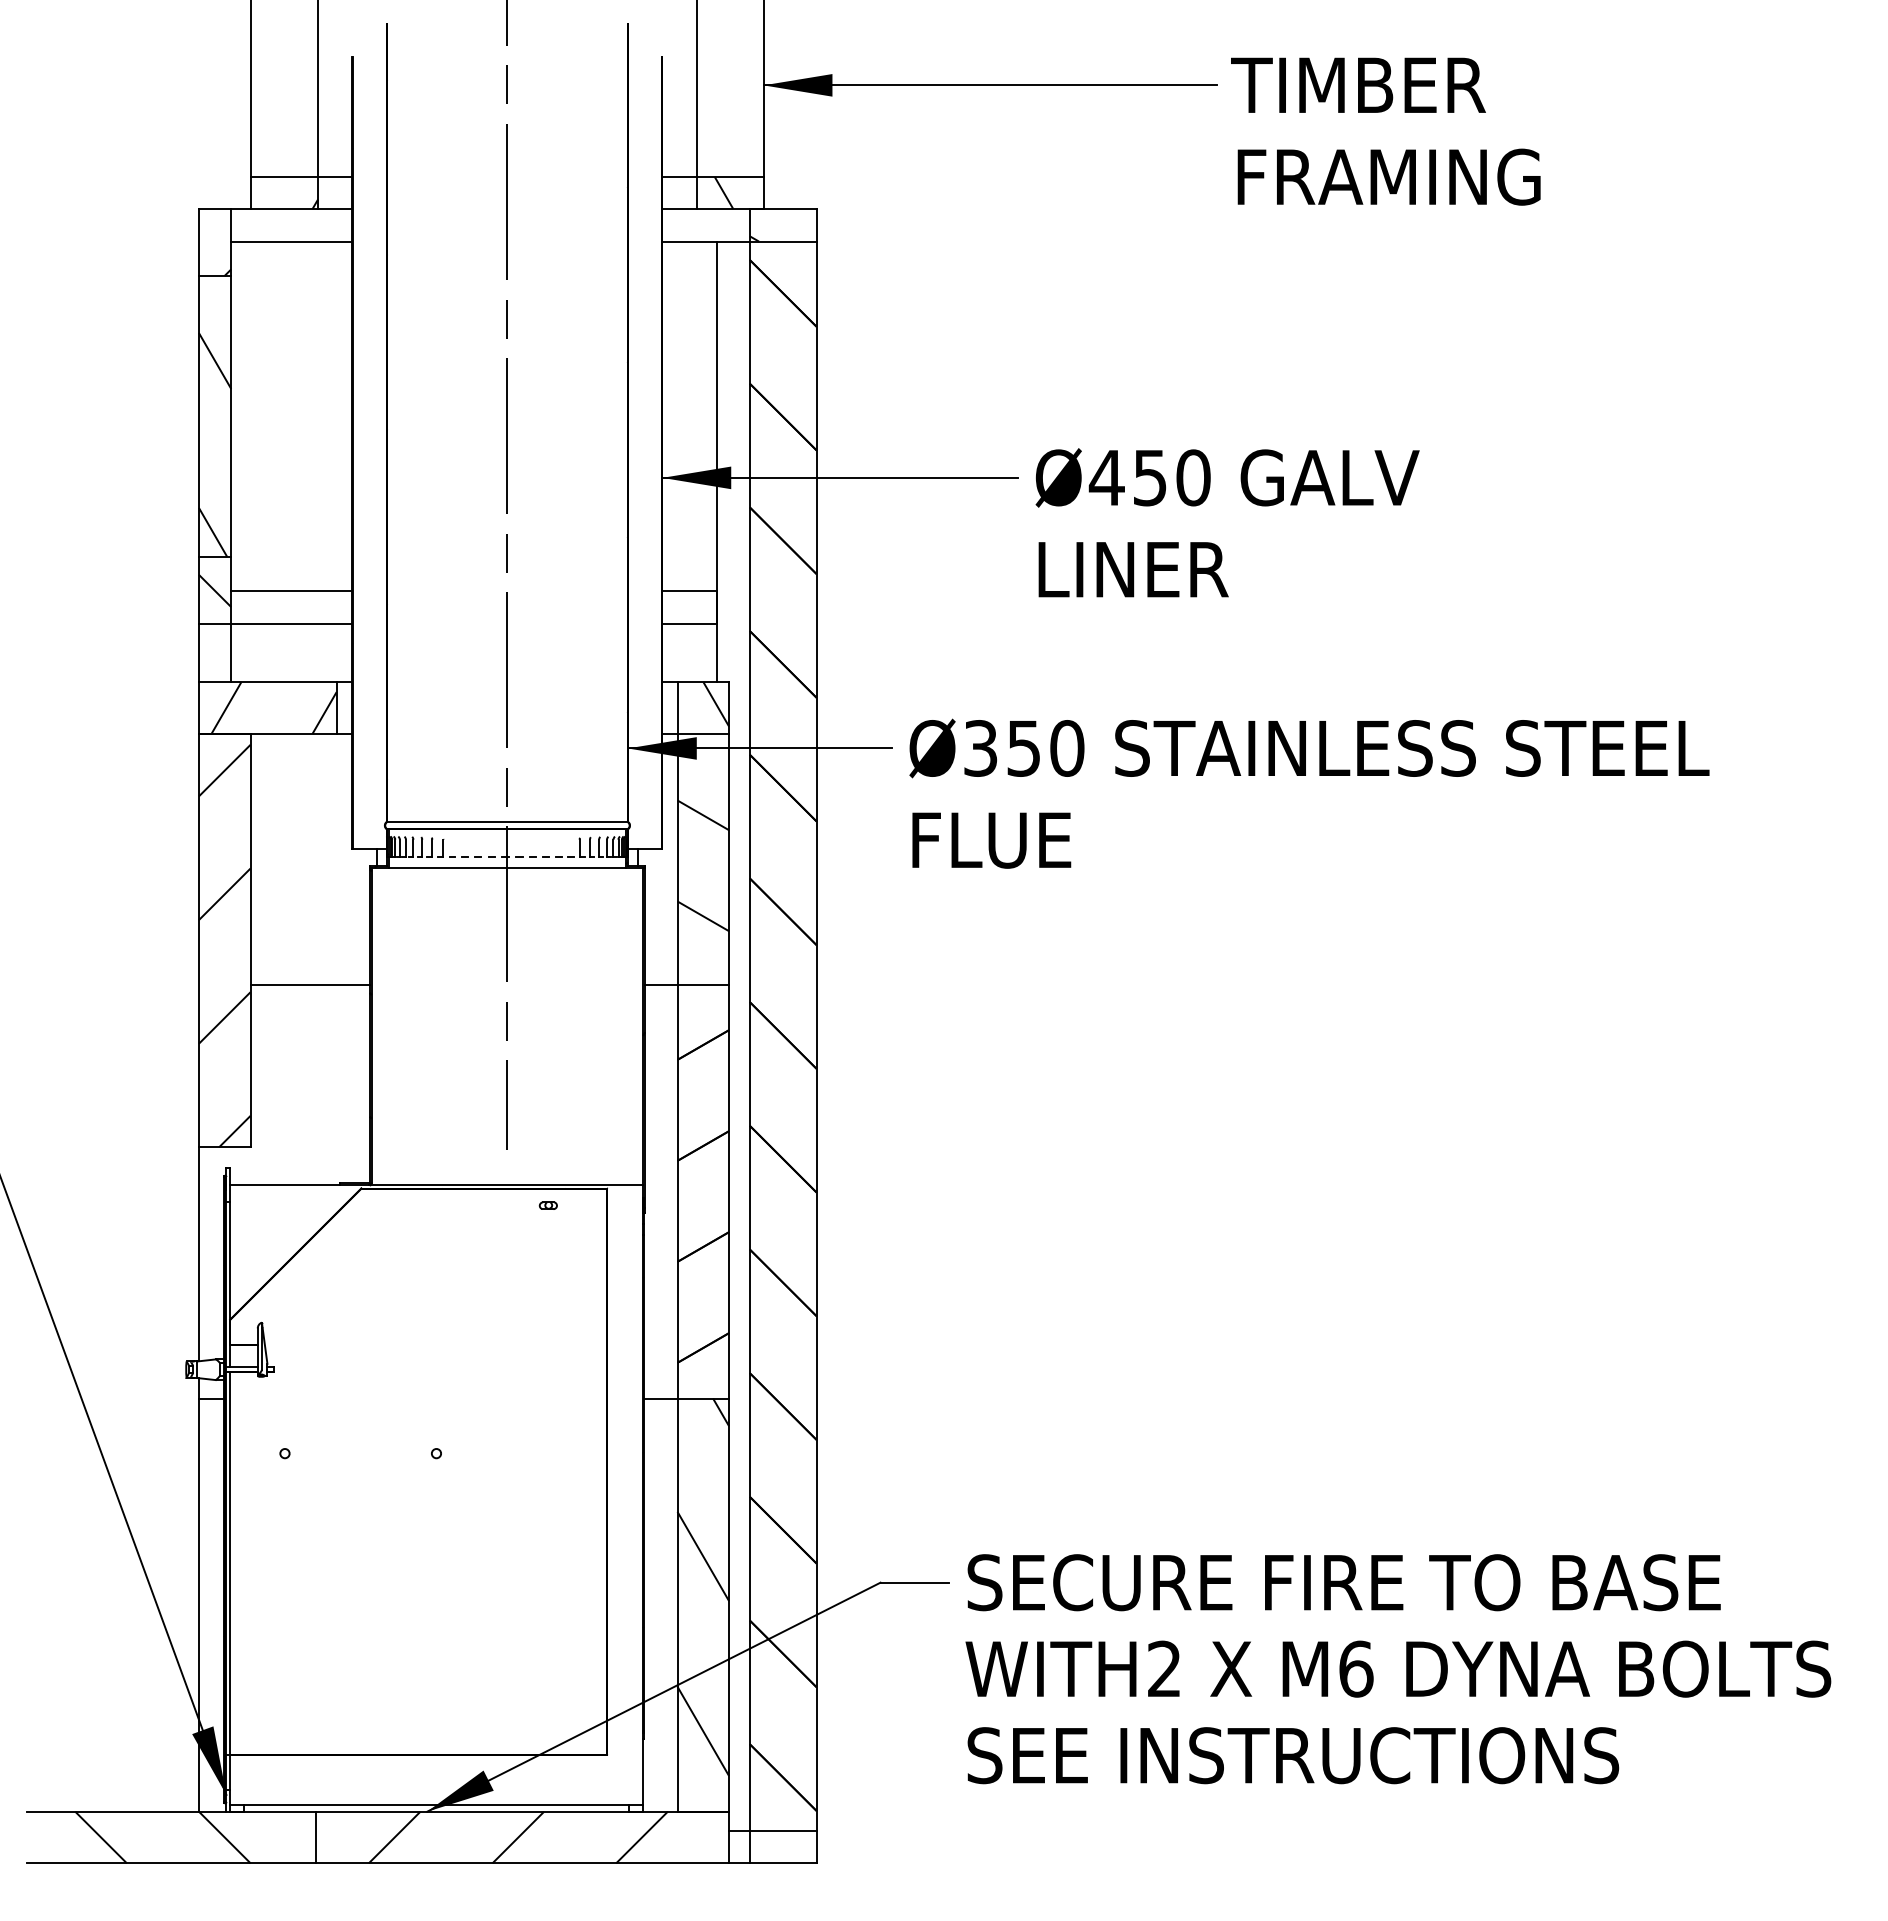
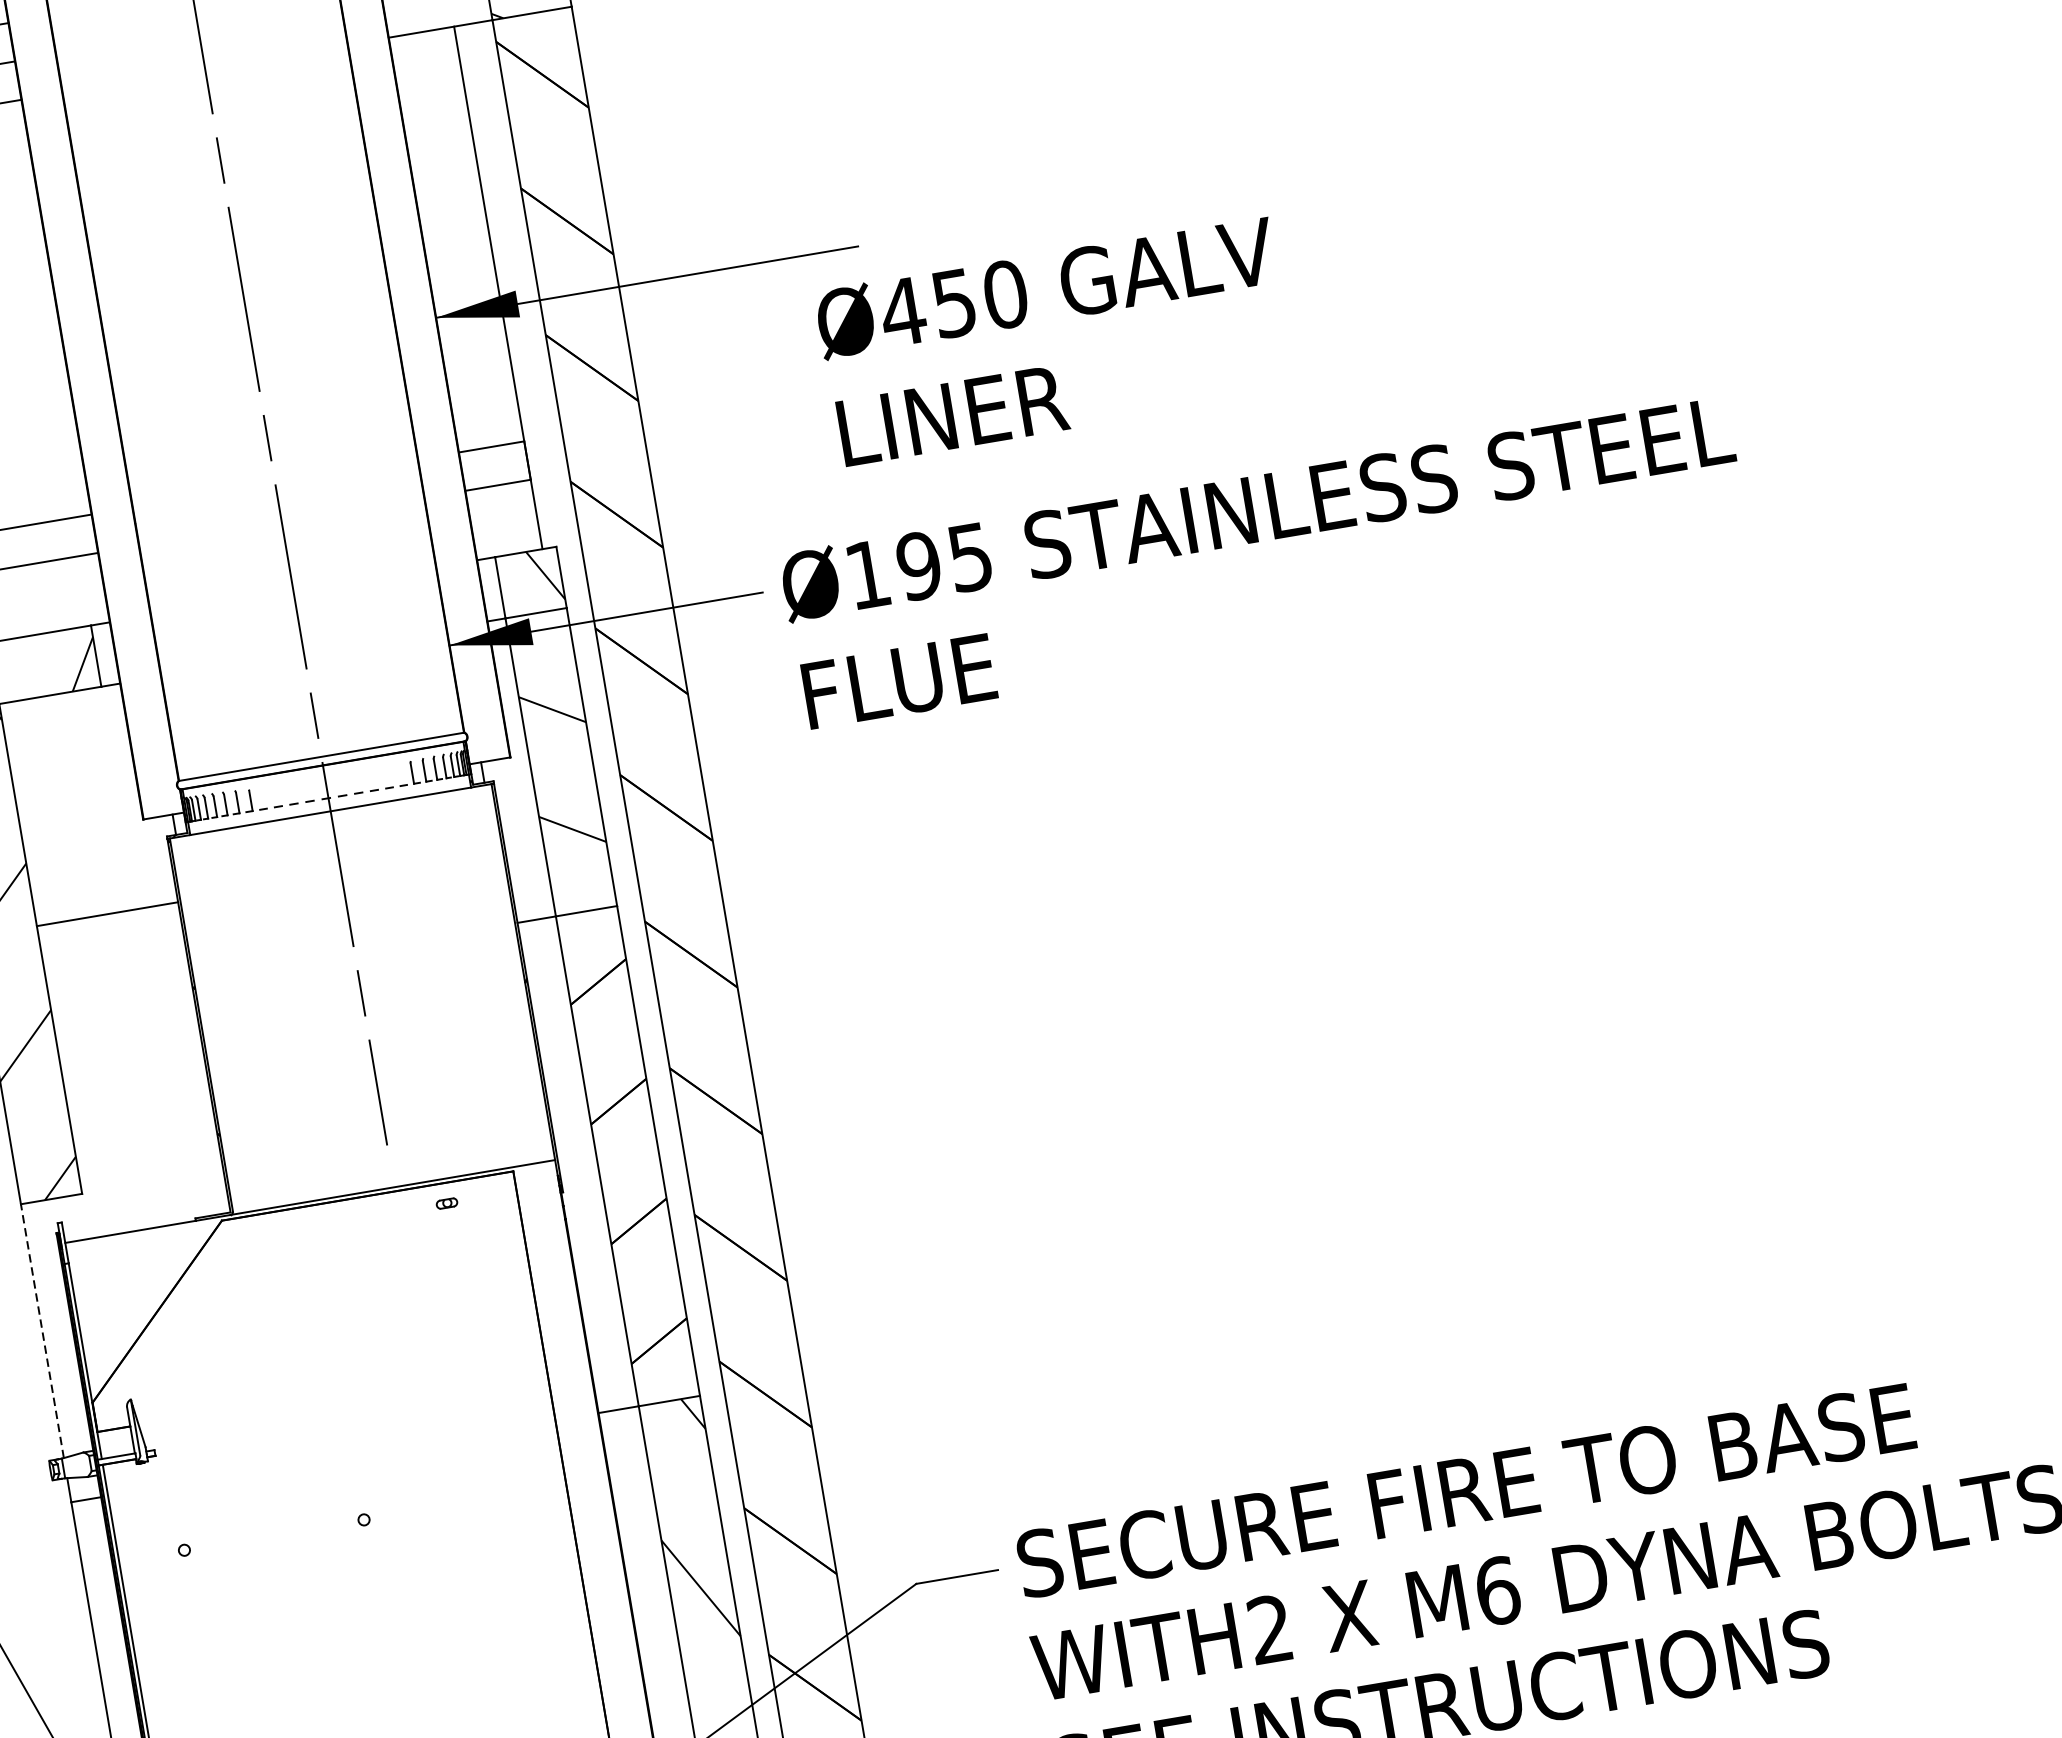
text: (1227, 522) -> (1054, 340), moved
text: (1024, 748) -> (919, 566), Ø350 -> Ø195
line: (309, 985) -> (106, 914), moved
line: (198, 1253) -> (41, 1330), solid -> dashed

